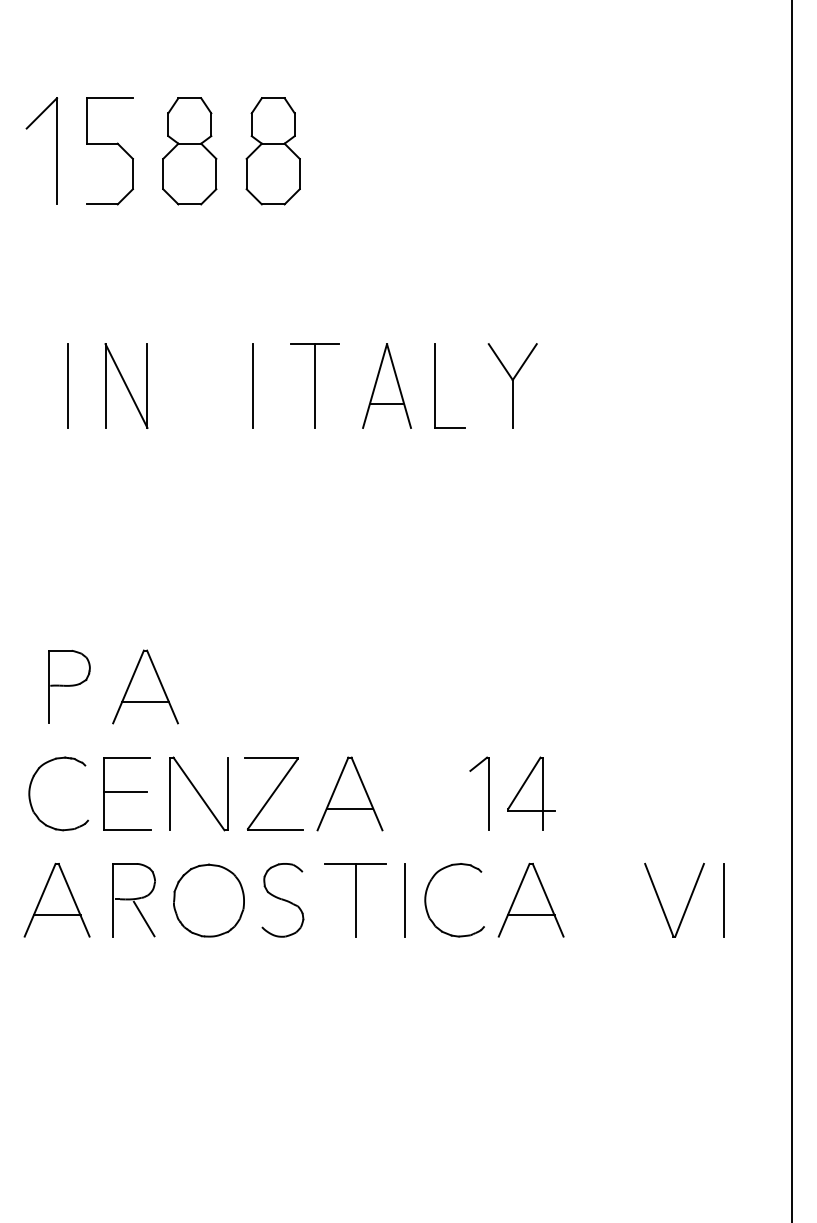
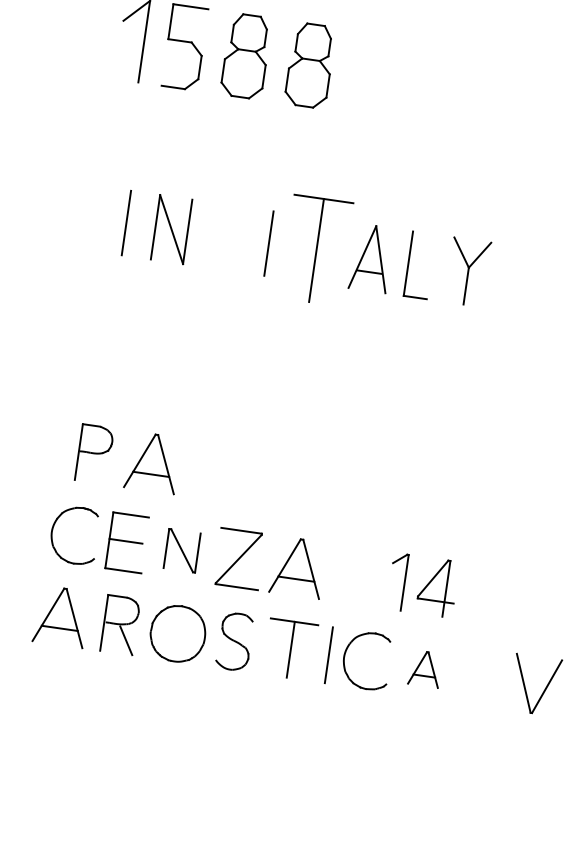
part: (314, 385) -> (316, 249), size x1.6
part: (198, 793) -> (181, 550), size x0.7
part: (530, 899) -> (424, 668), size x0.6

